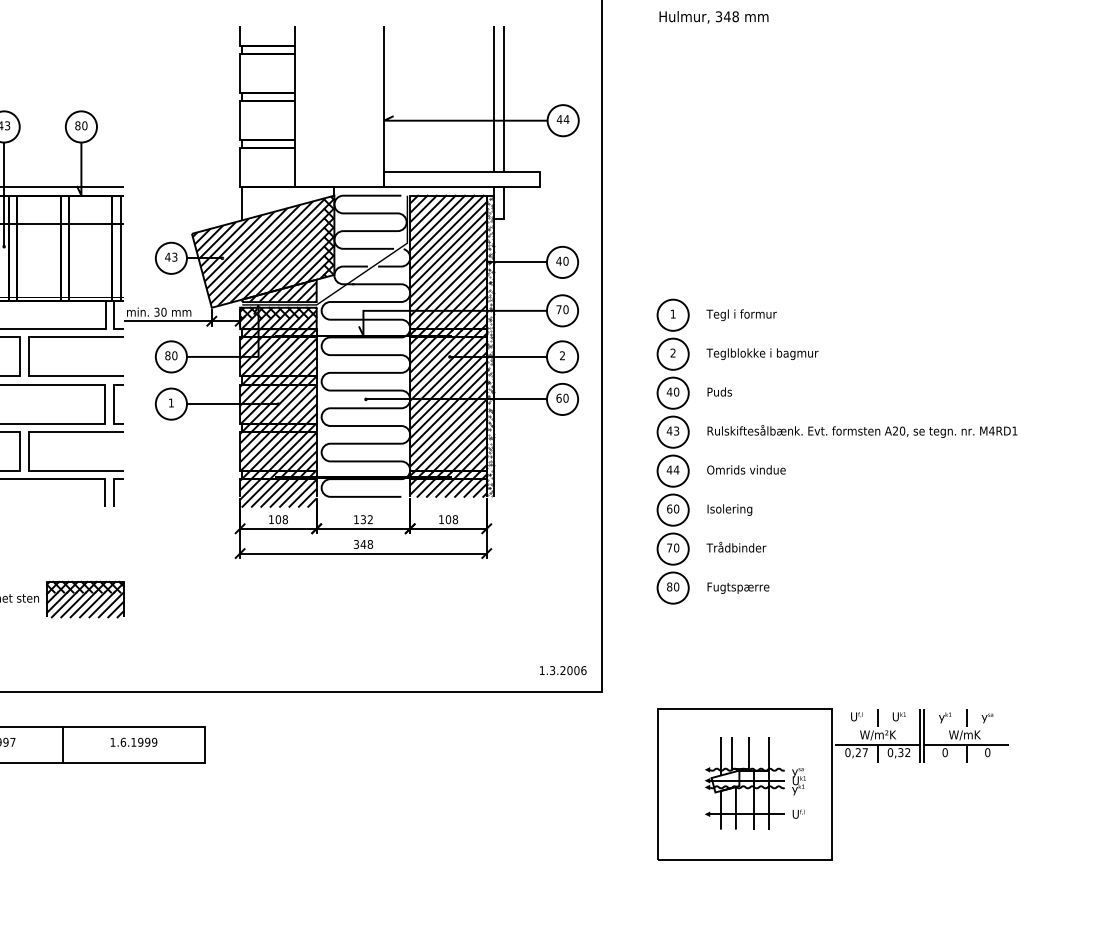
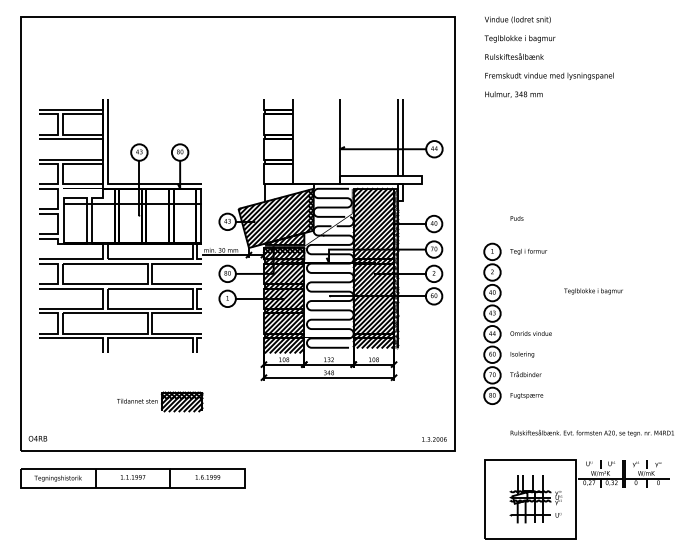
text: (762, 354) -> (593, 291), moved
text: (718, 392) -> (516, 218), moved
text: (860, 430) -> (591, 432), moved

